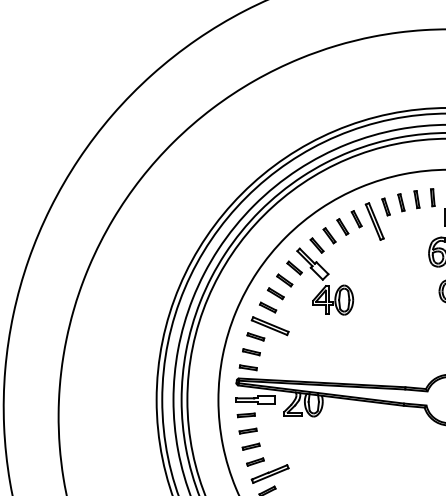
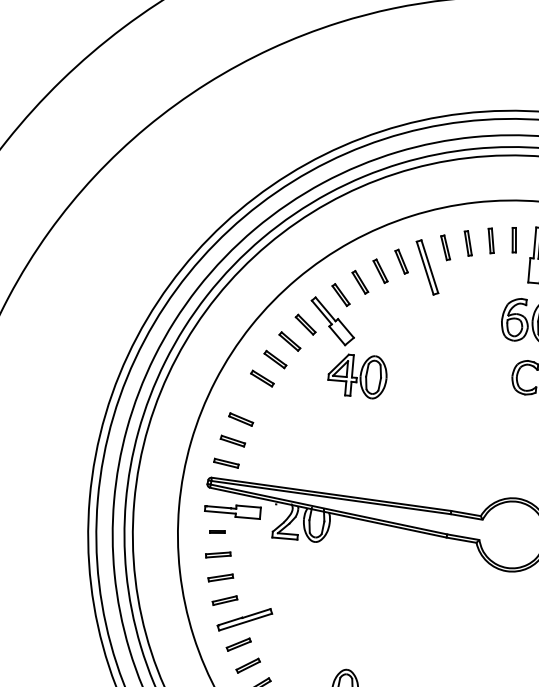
part: (269, 326) -> (262, 406), removed
part: (245, 415) -> (216, 531), size x0.6

